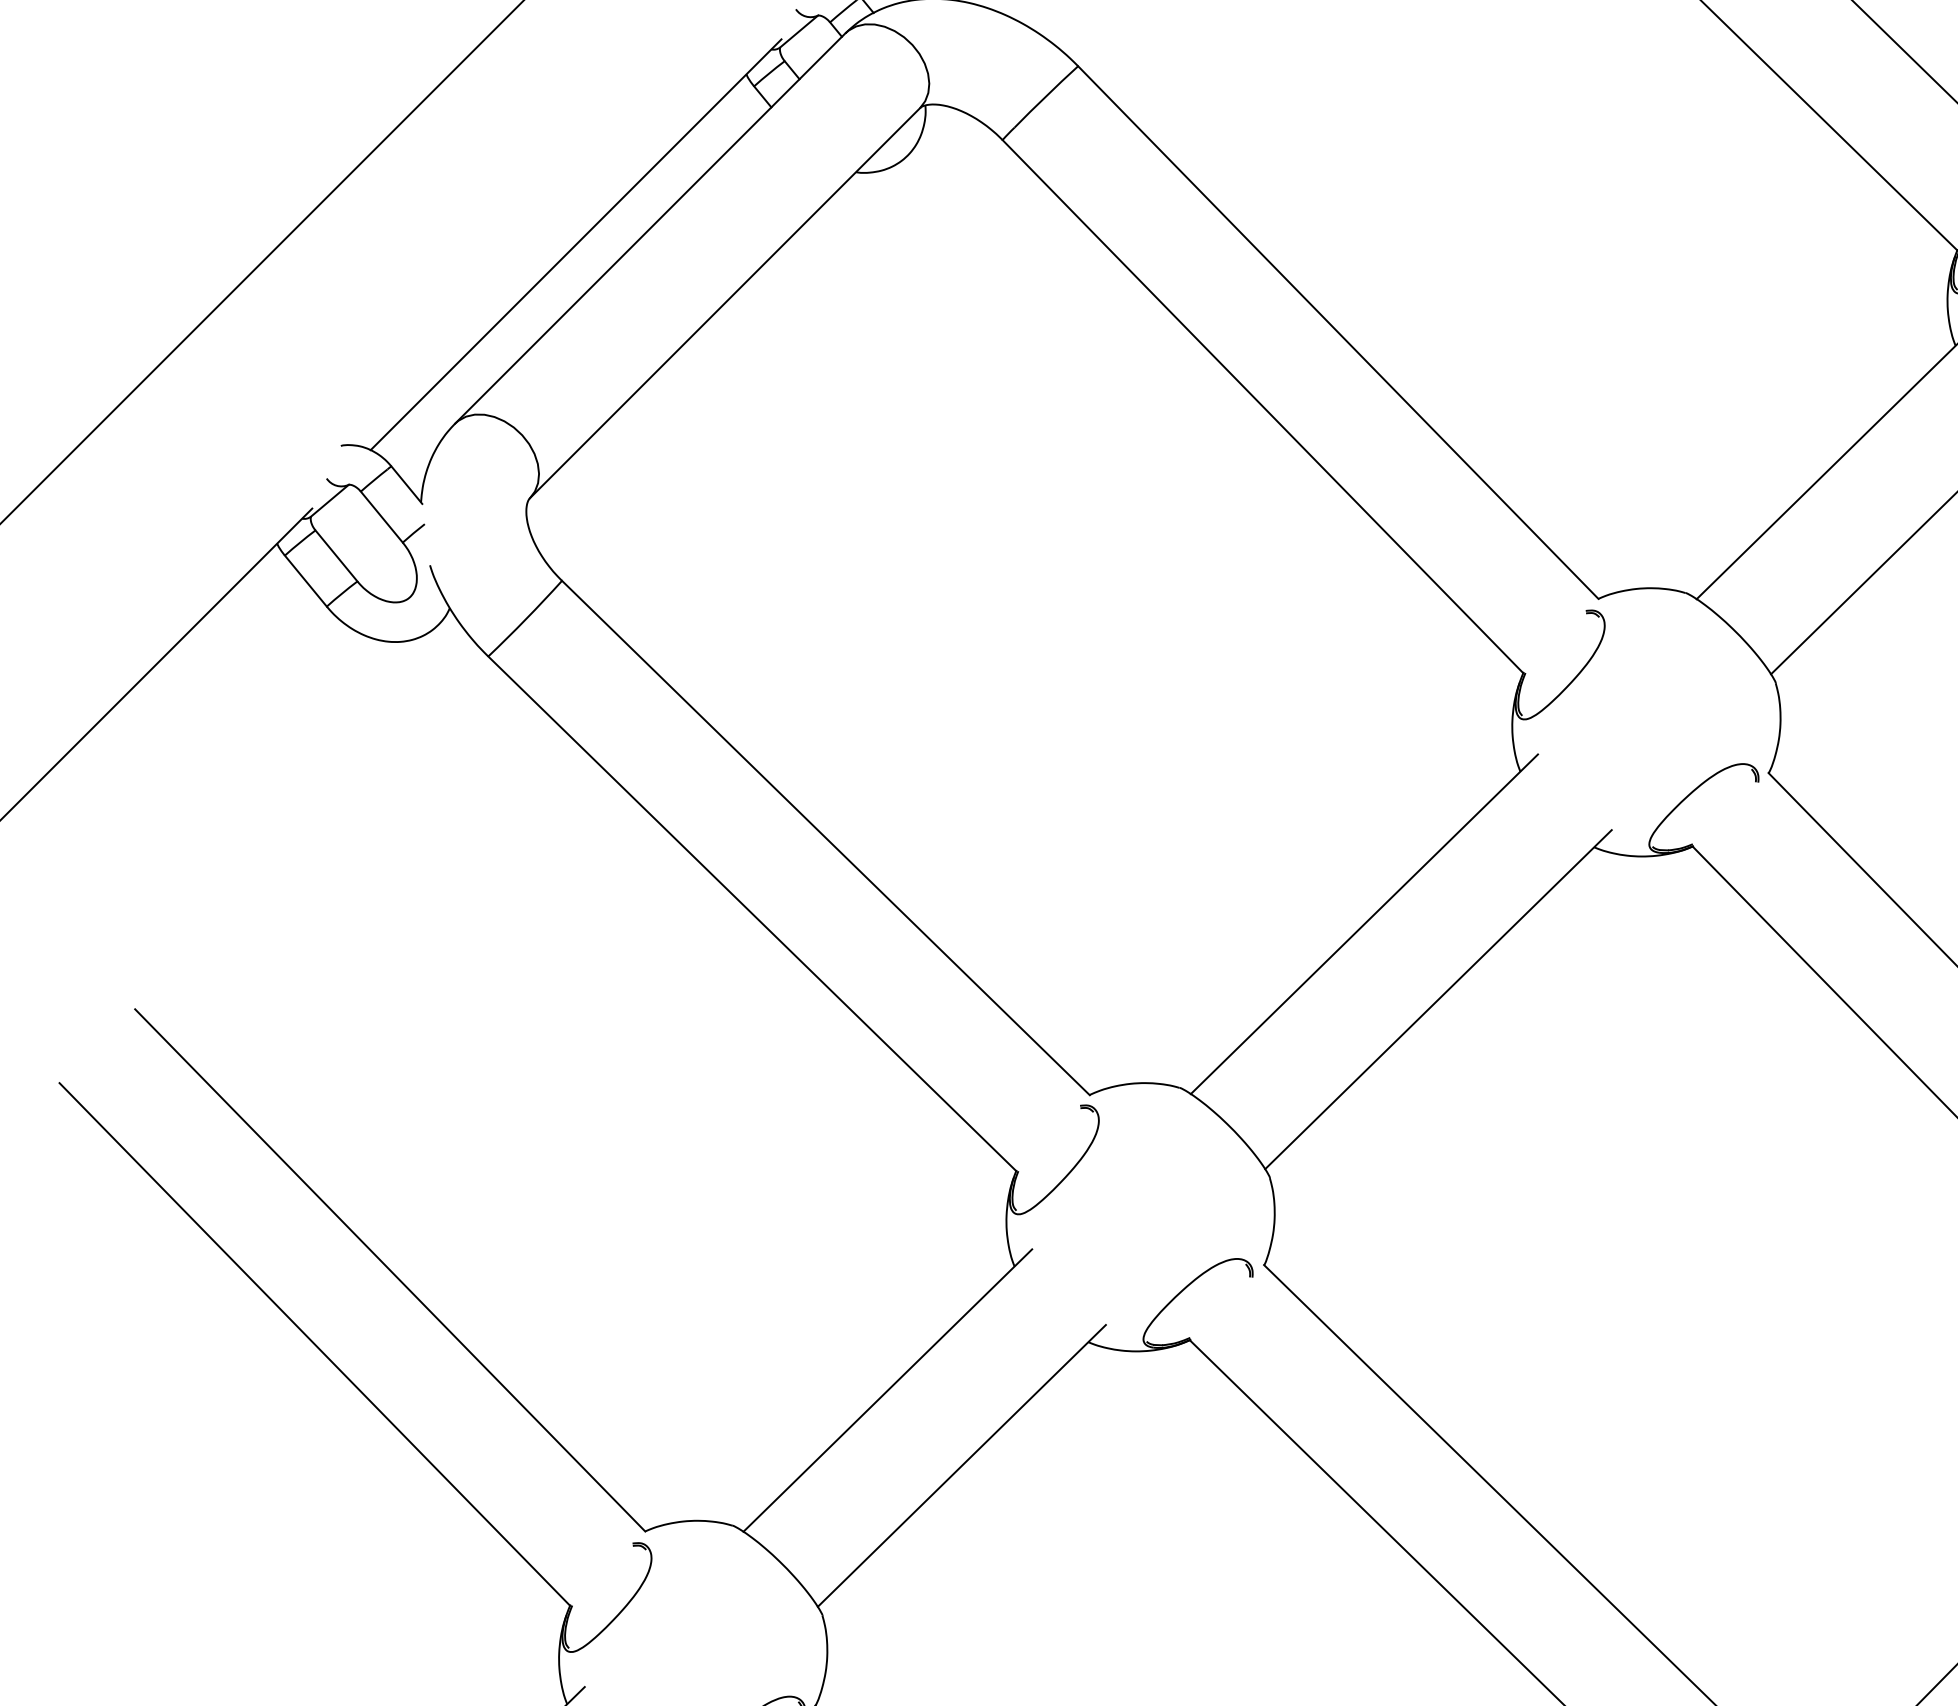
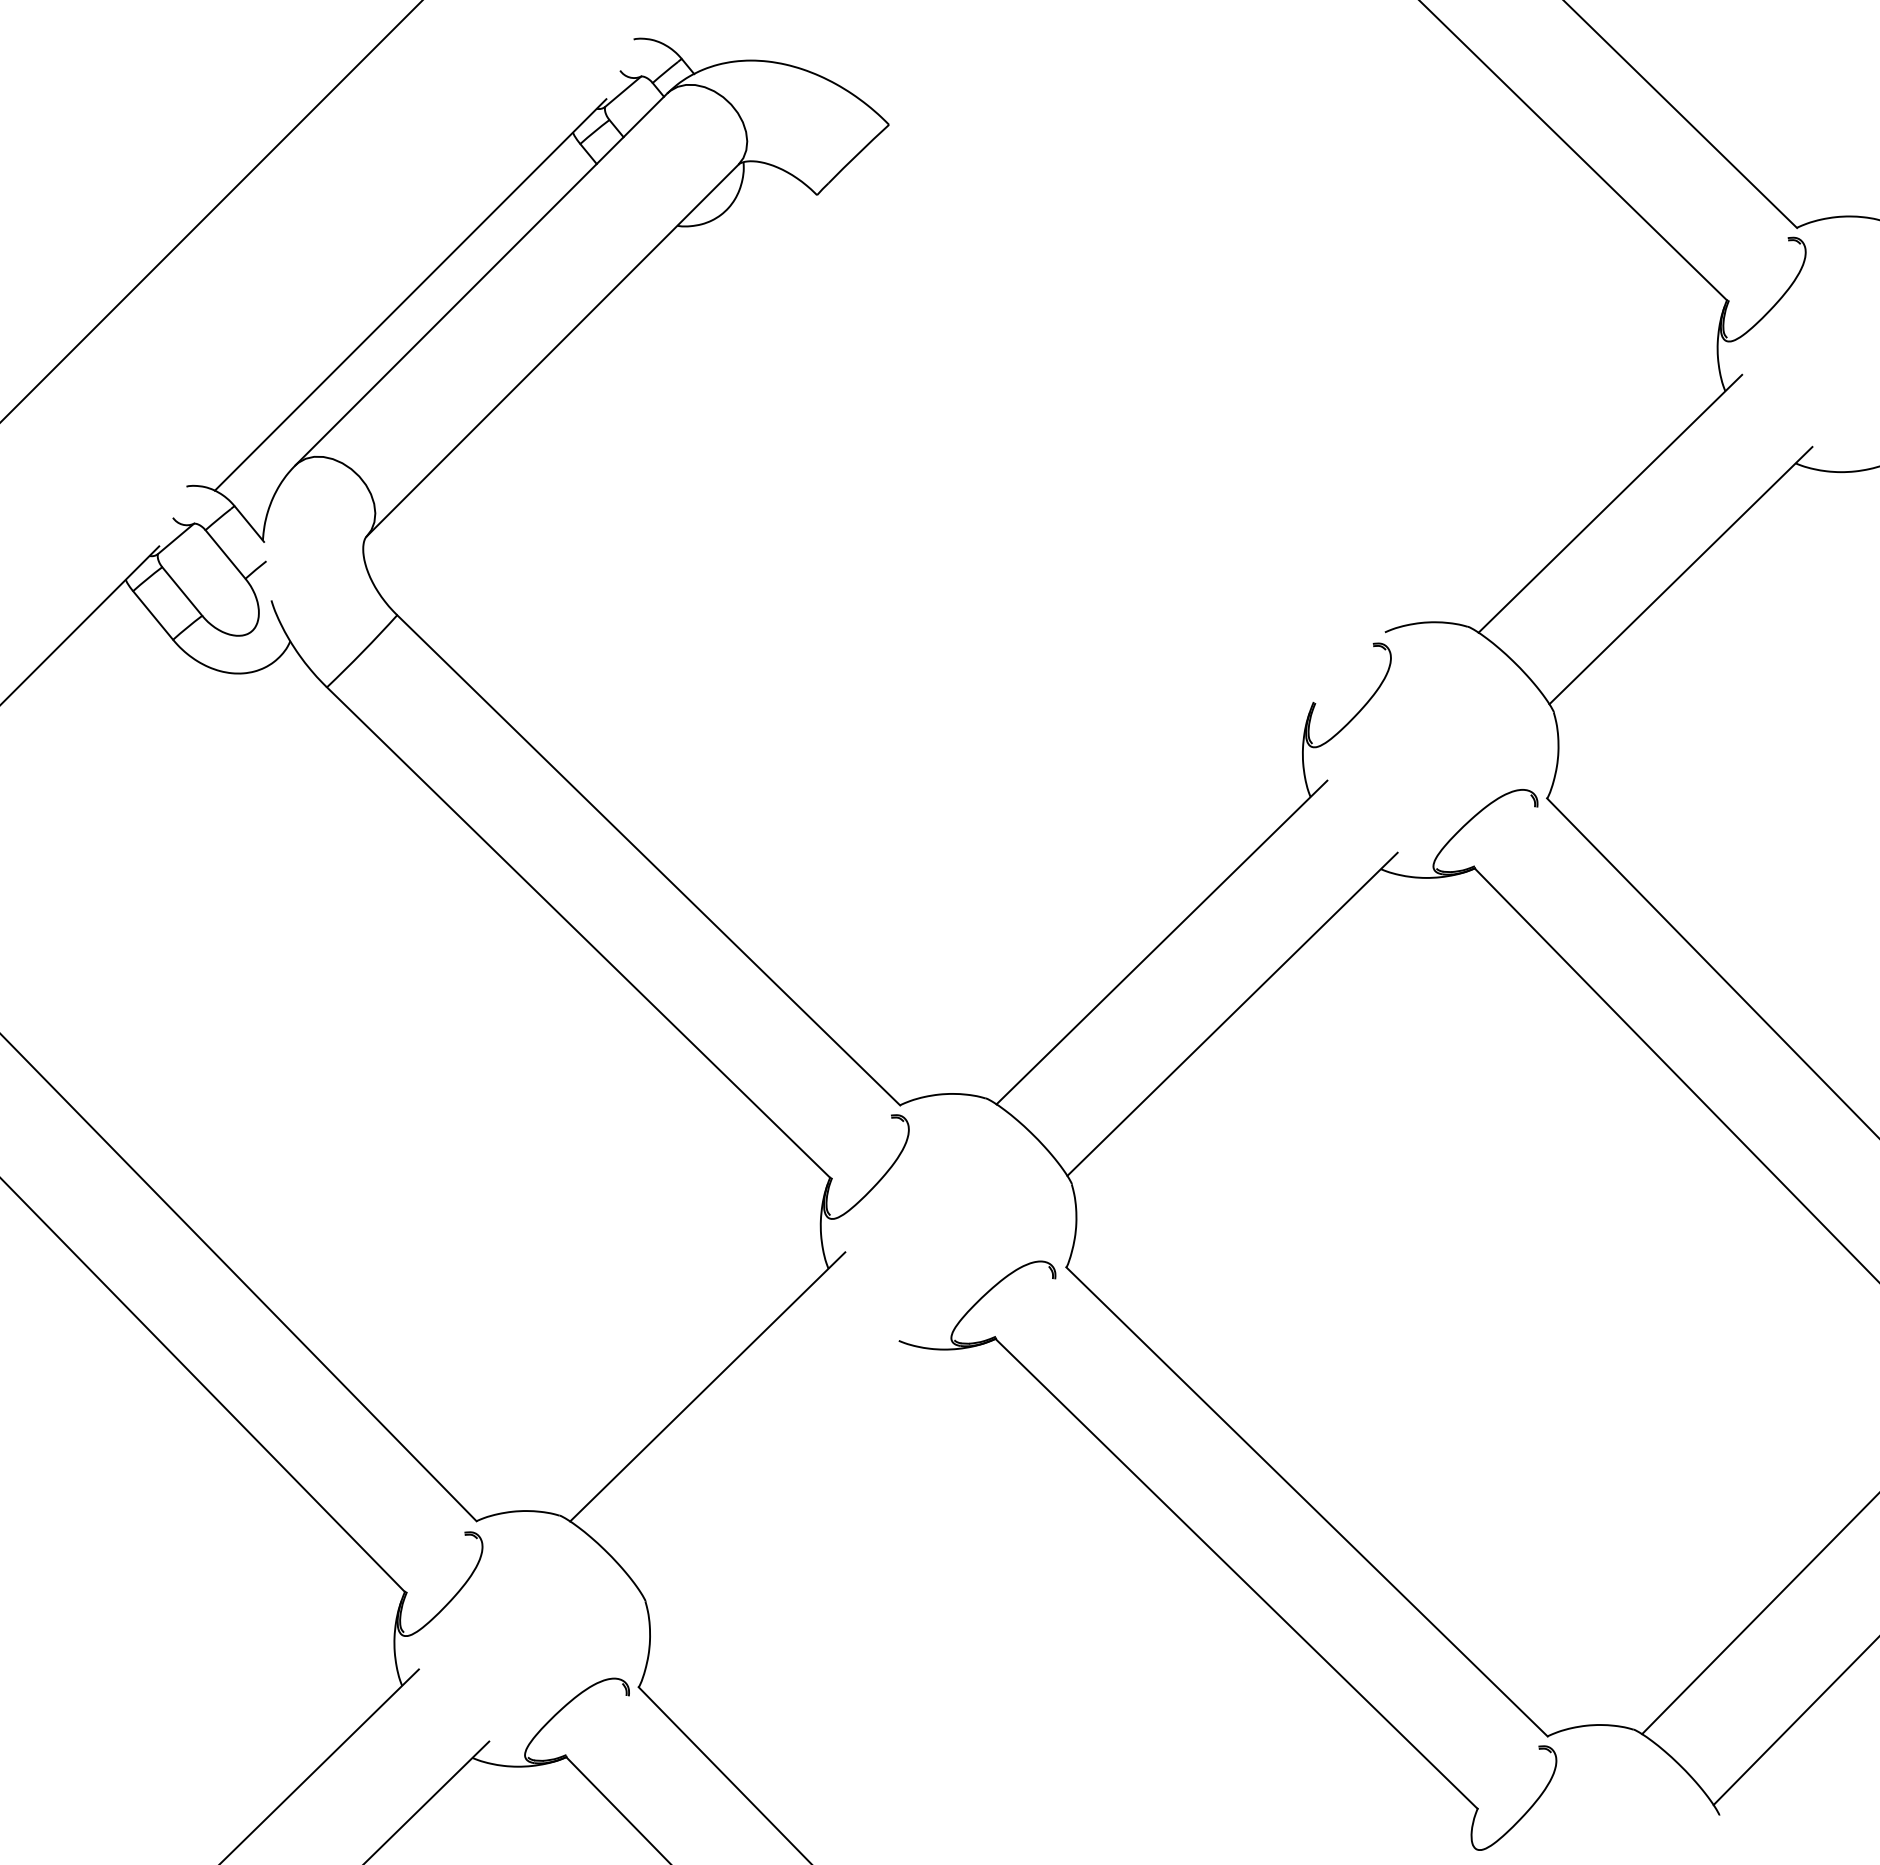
line: (1338, 332) -> (1137, 378), removed
line: (1263, 406) -> (1065, 449), removed
line: (962, 1465) -> (778, 1458), removed

